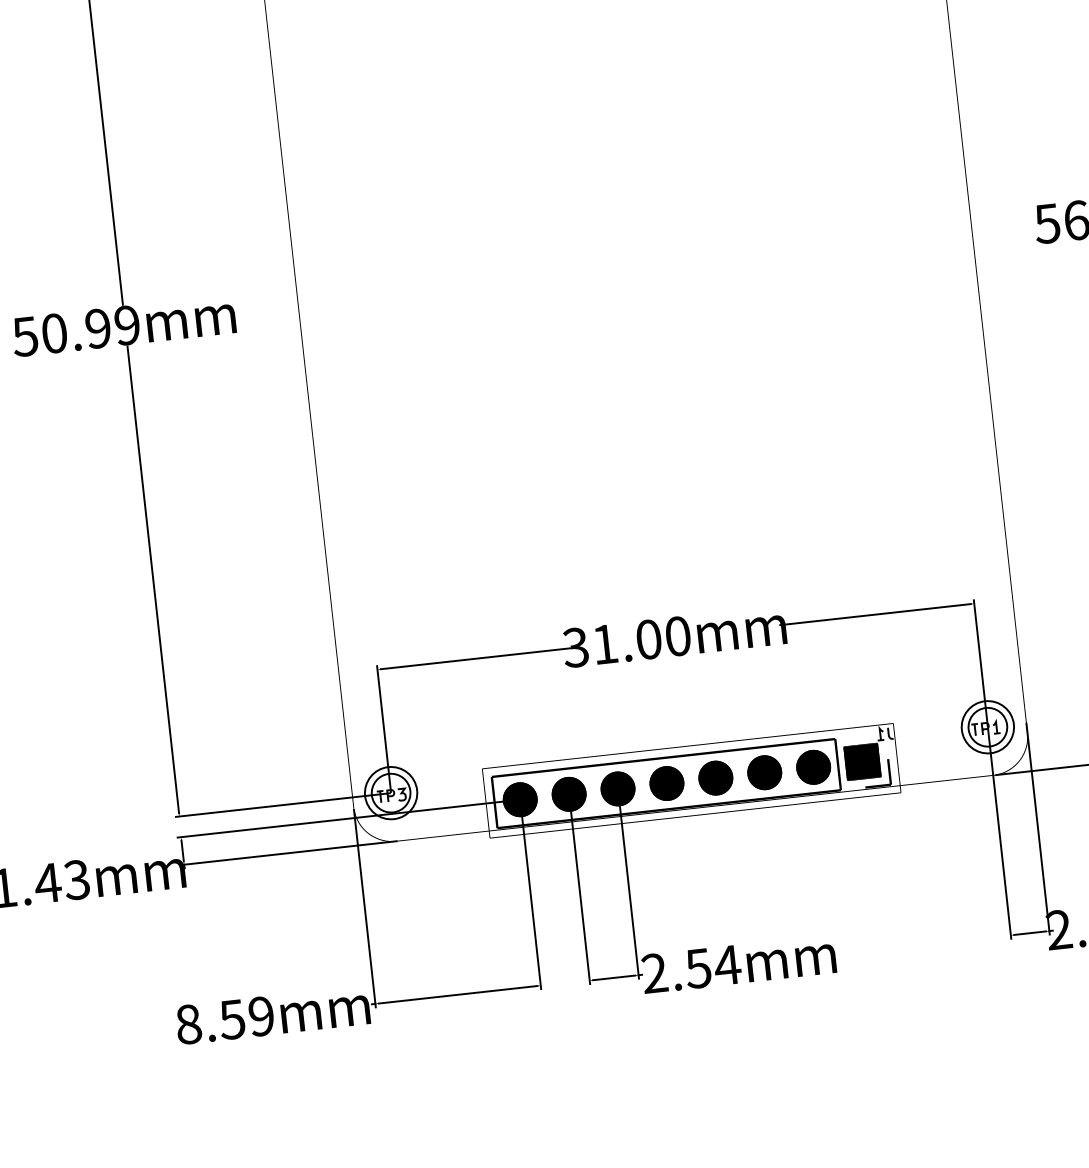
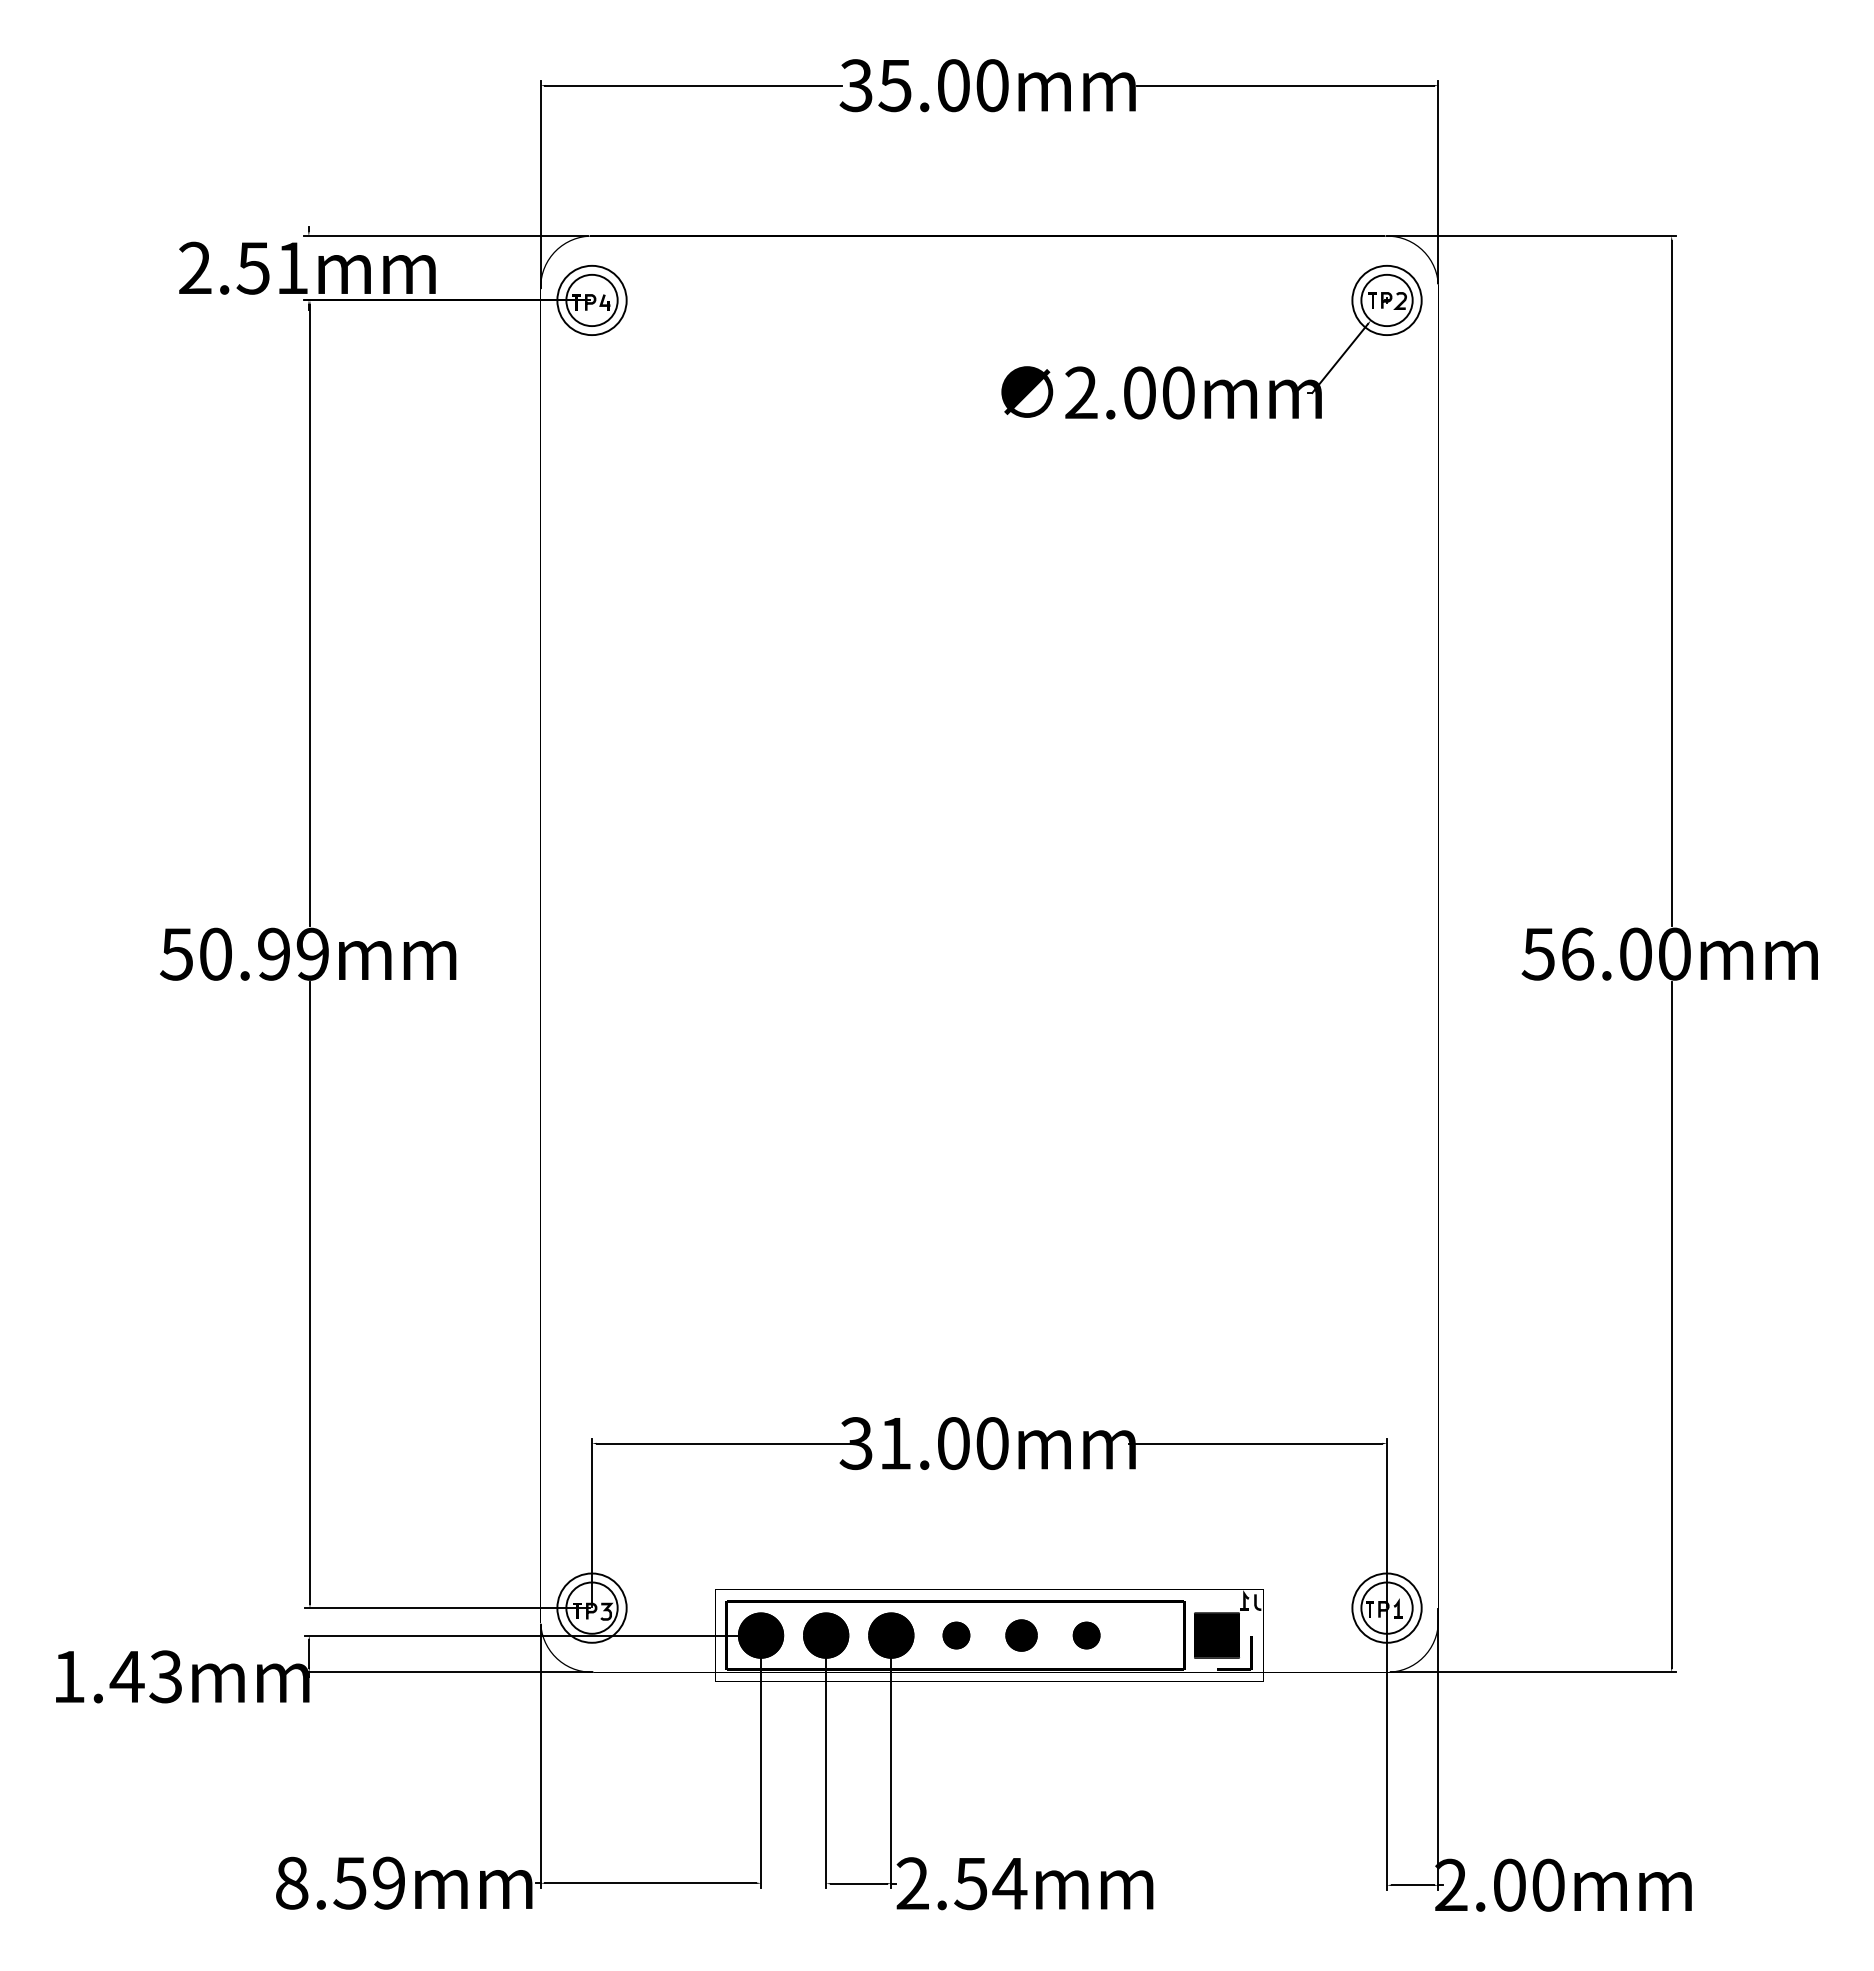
part: (813, 767) -> (1151, 1635), removed
part: (764, 772) -> (1086, 1635), size x0.6
part: (715, 778) -> (1021, 1635), size x0.7
part: (666, 783) -> (956, 1635), size x0.6

